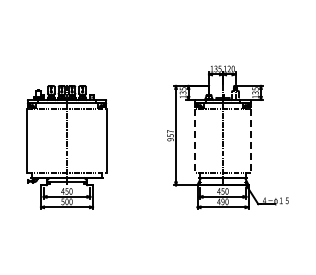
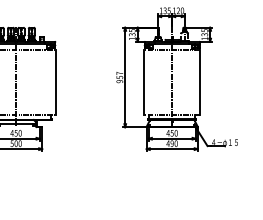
line: (194, 141) -> (143, 83), dashed -> solid
line: (251, 141) -> (200, 83), dashed -> solid

